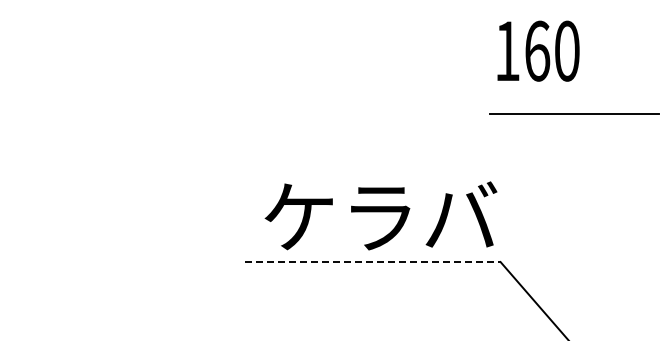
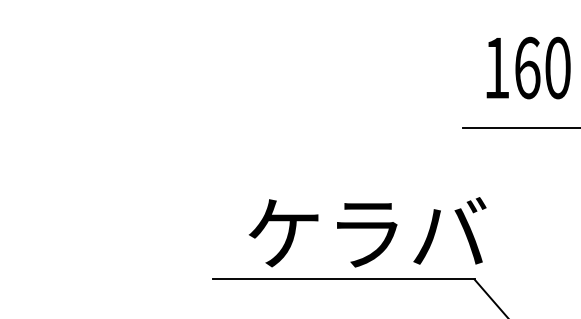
text: (538, 50) -> (528, 67), moved
text: (380, 215) -> (367, 231), moved
line: (372, 262) -> (343, 279), dashed -> solid

